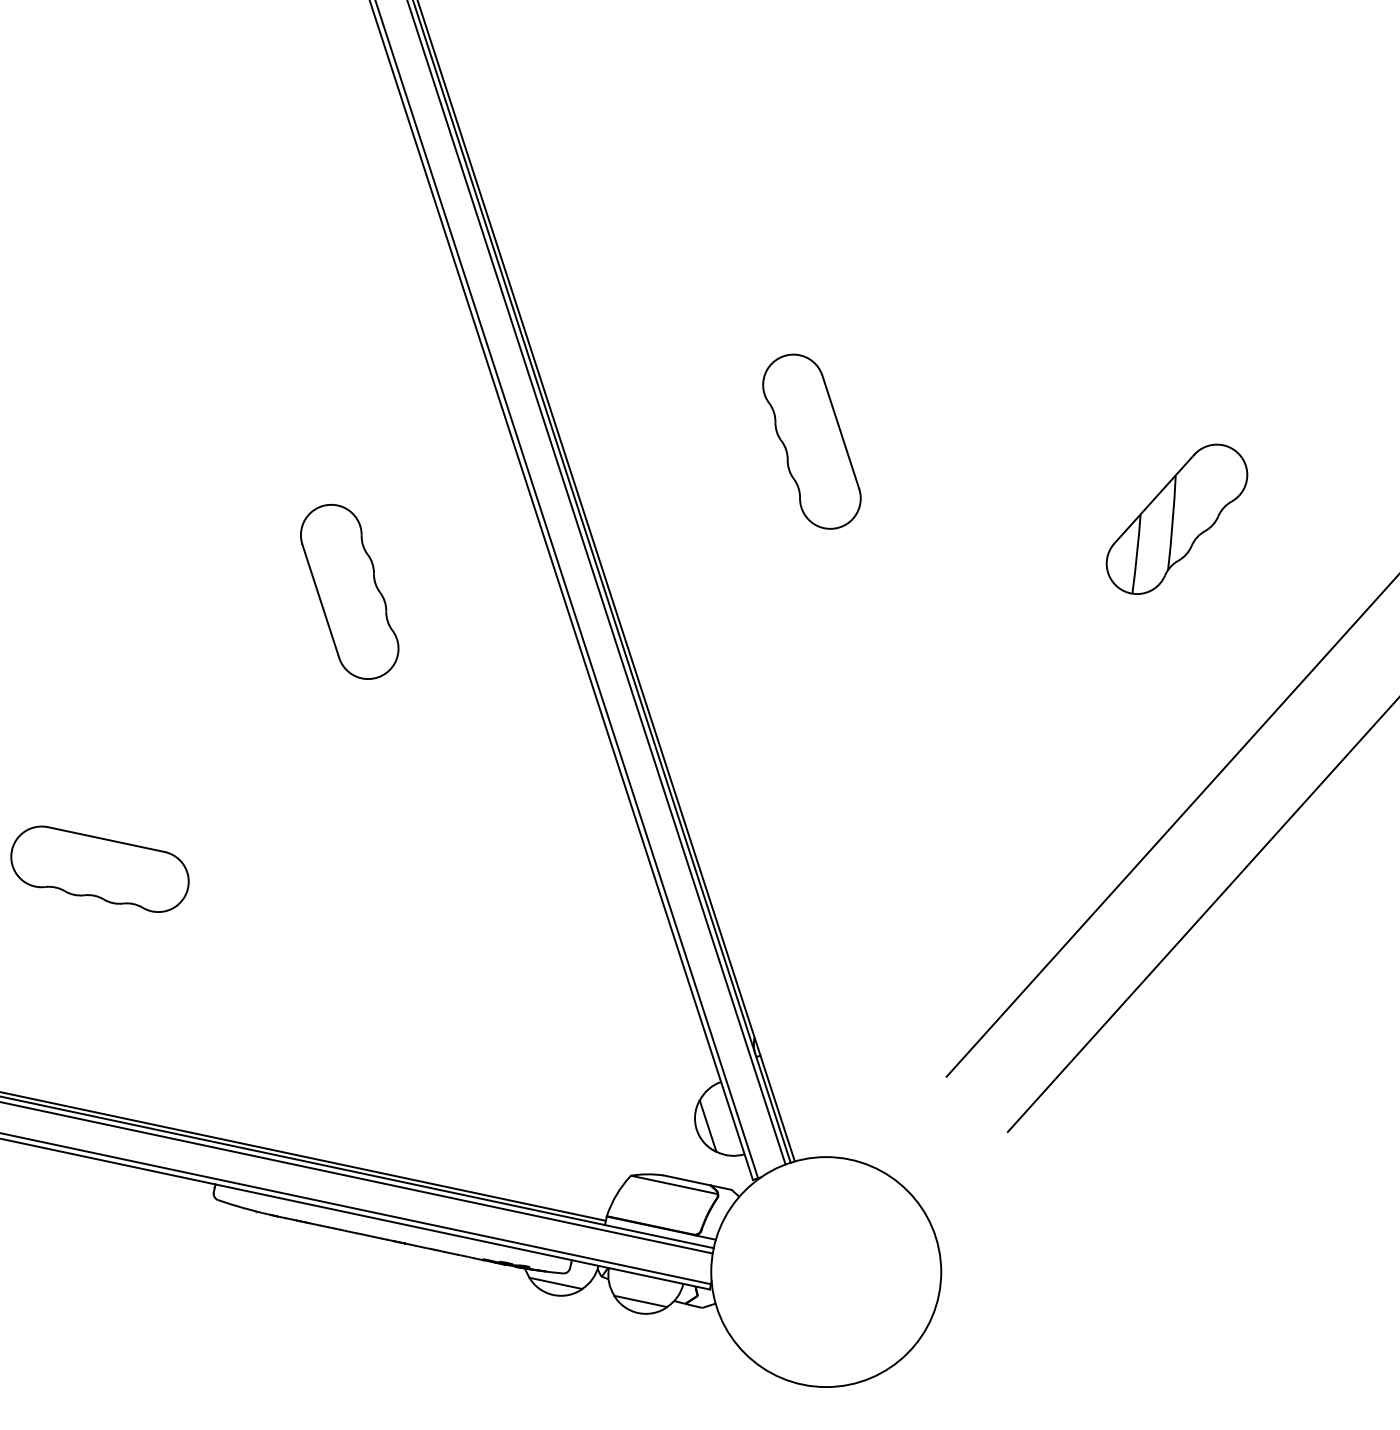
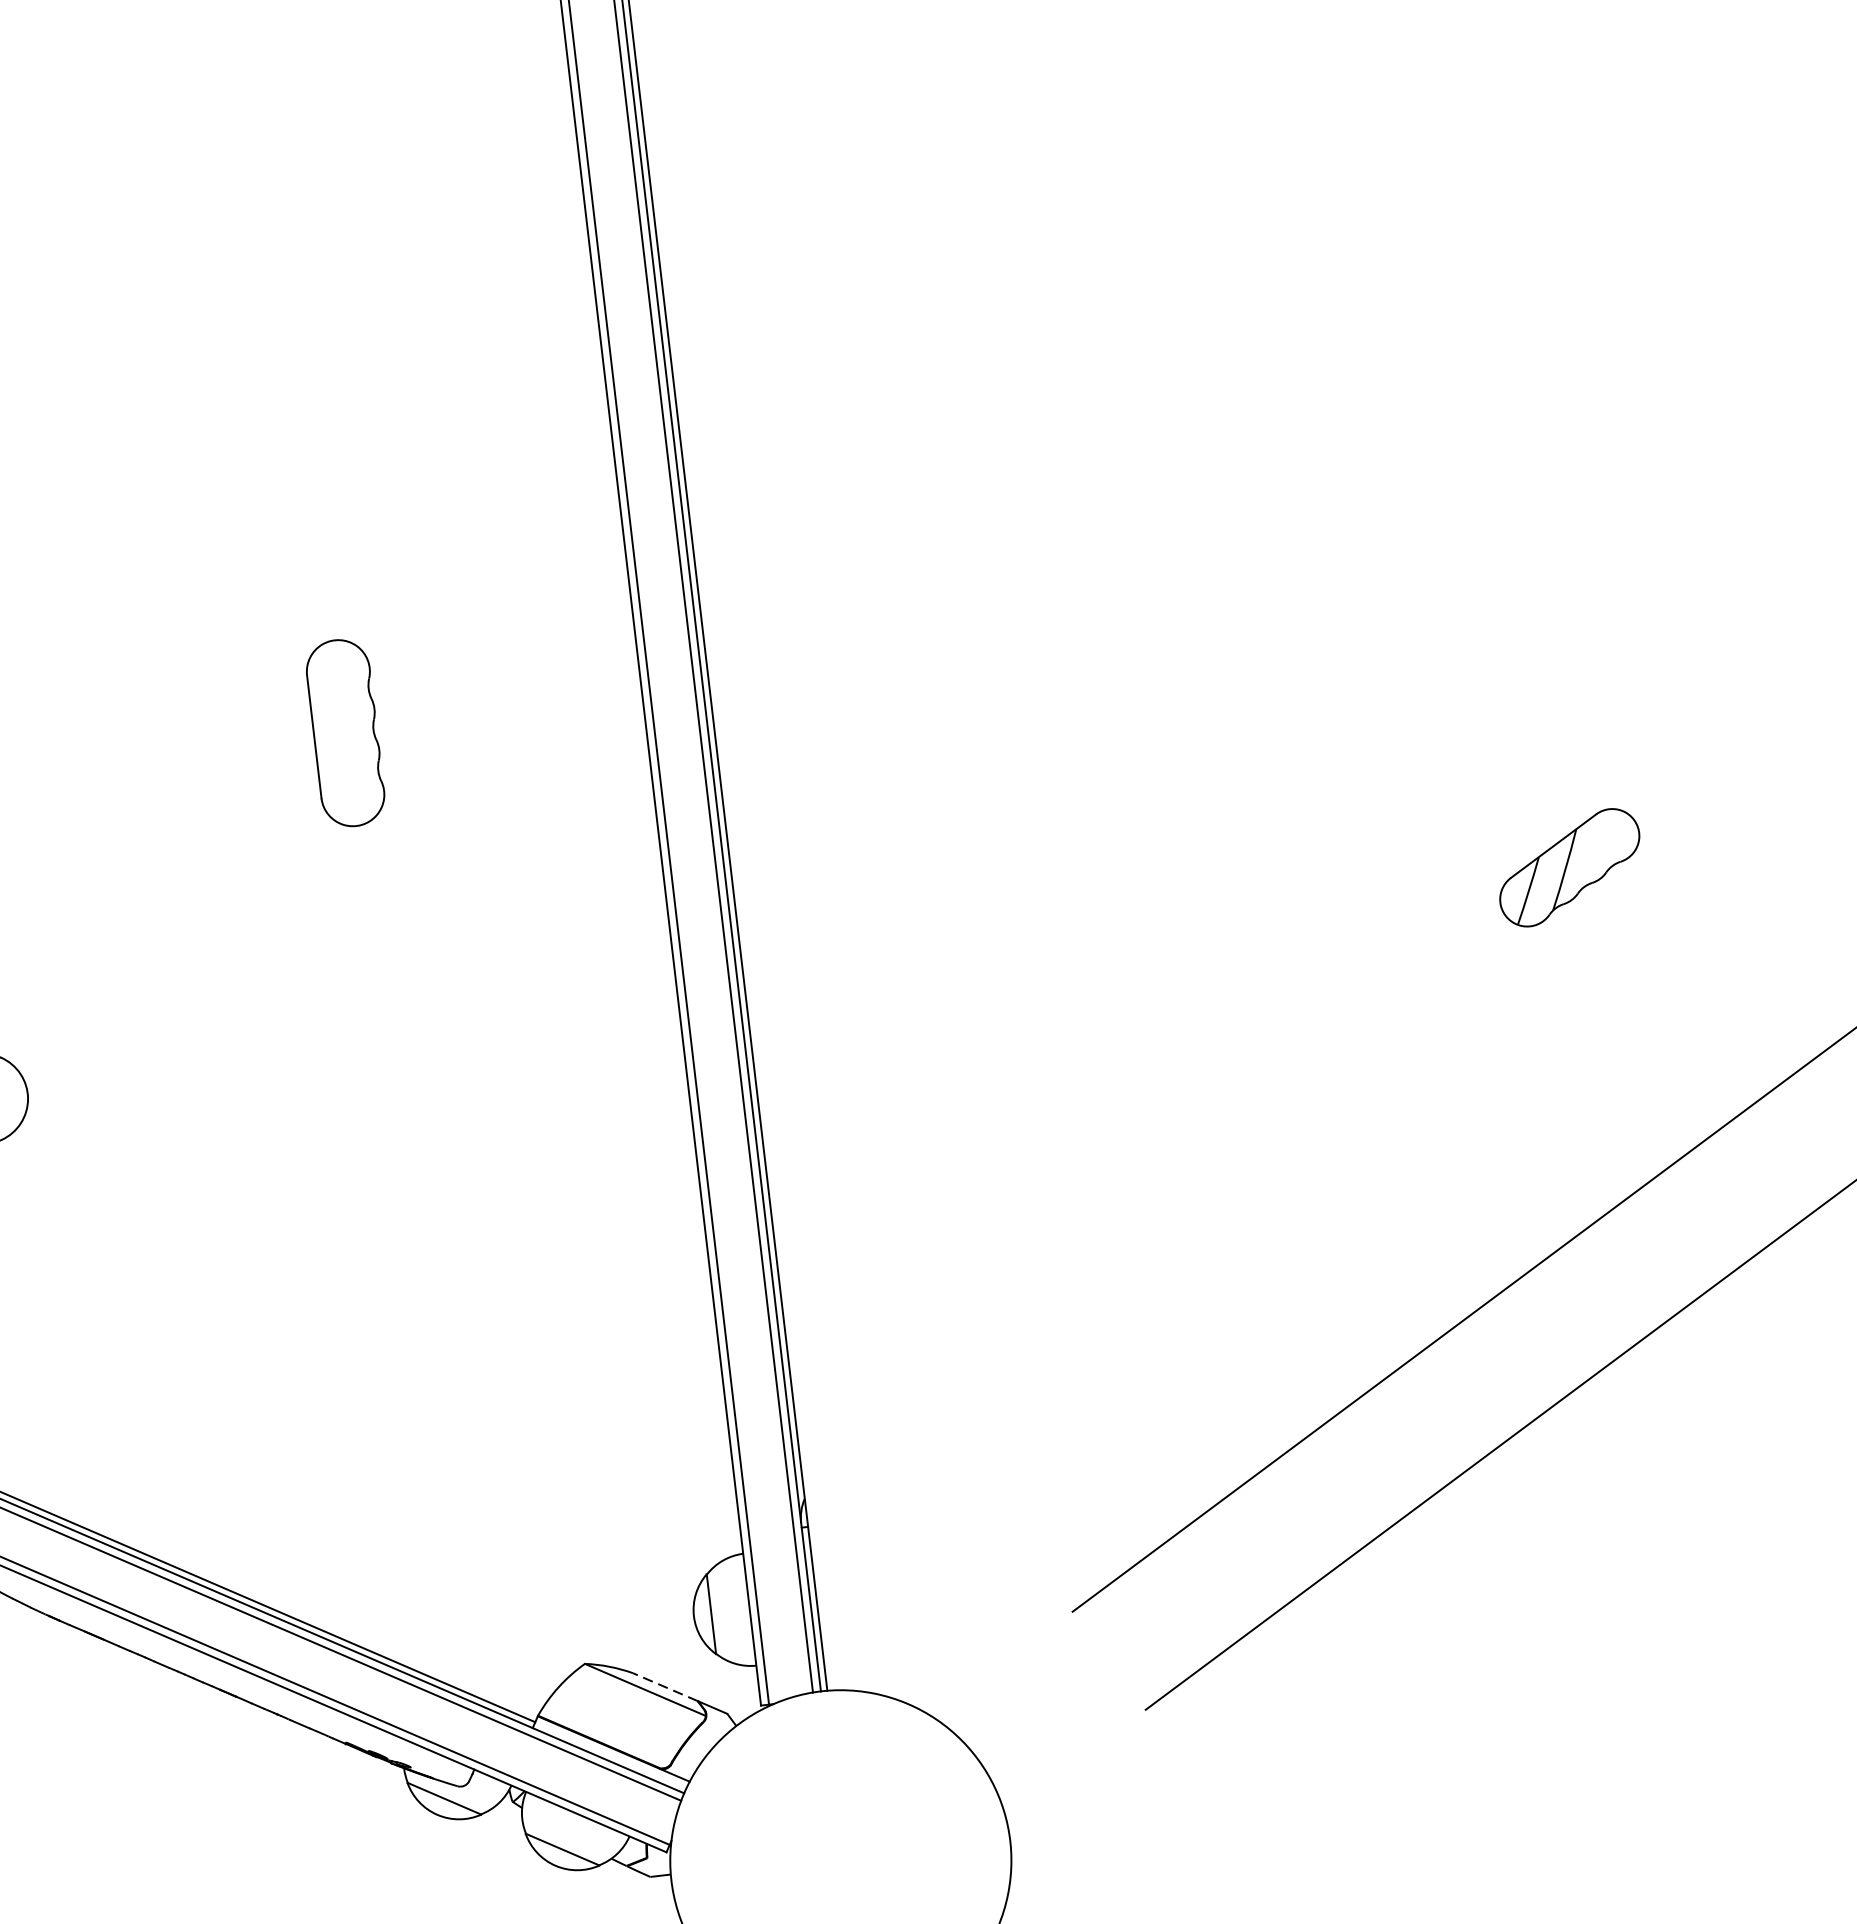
part: (811, 441) -> (1060, 648), removed
part: (1176, 518) -> (1569, 866), size x0.6
part: (349, 591) -> (345, 732), size x0.7
line: (687, 1180) -> (665, 1687), solid -> dashed

